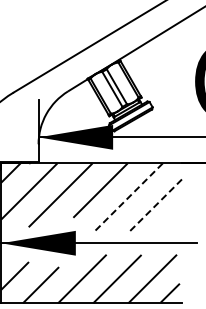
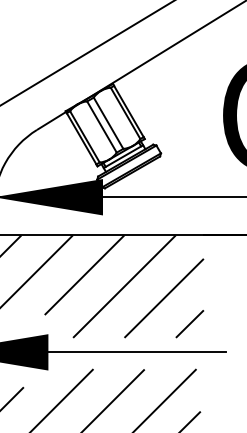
line: (127, 198) -> (124, 286), dashed -> solid
line: (154, 206) -> (163, 298), dashed -> solid
line: (172, 223) -> (189, 323), added

